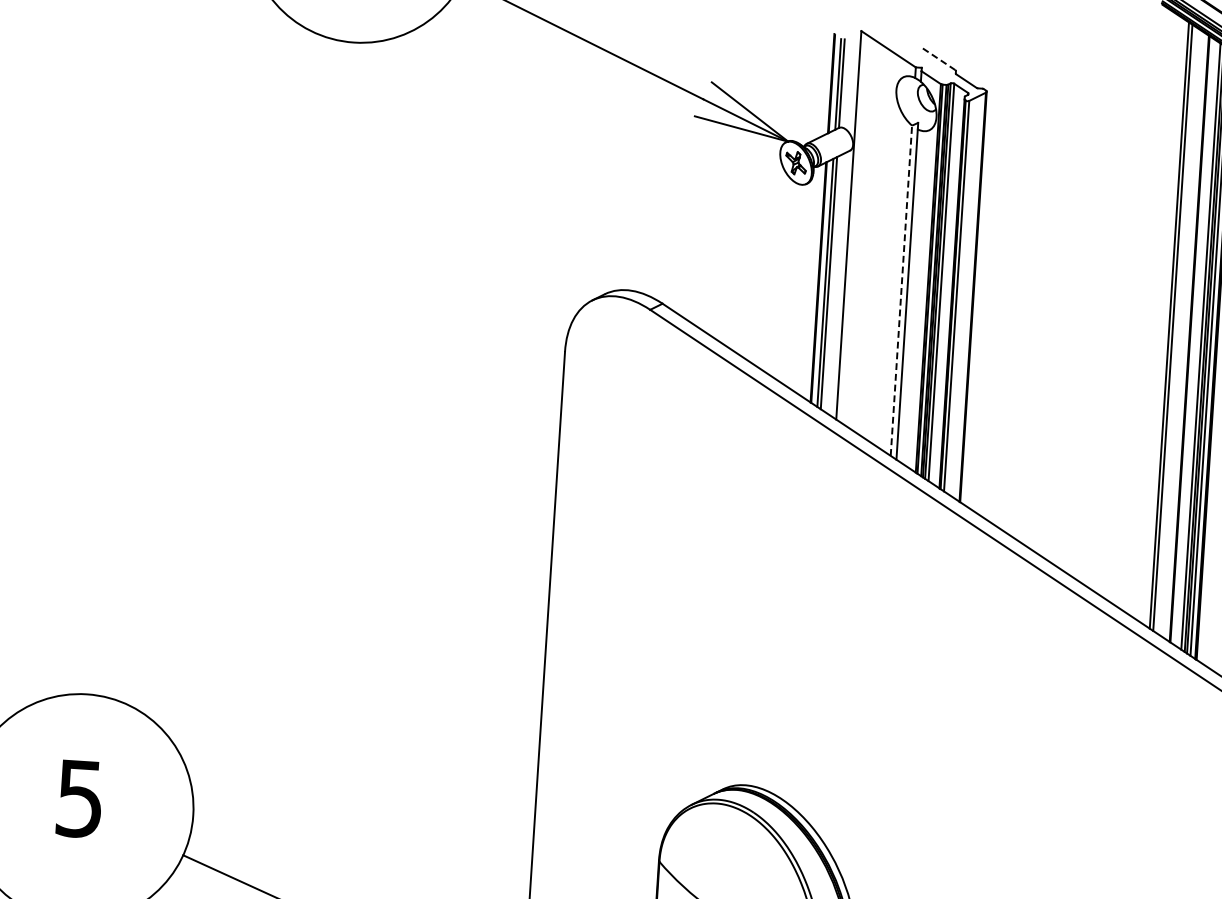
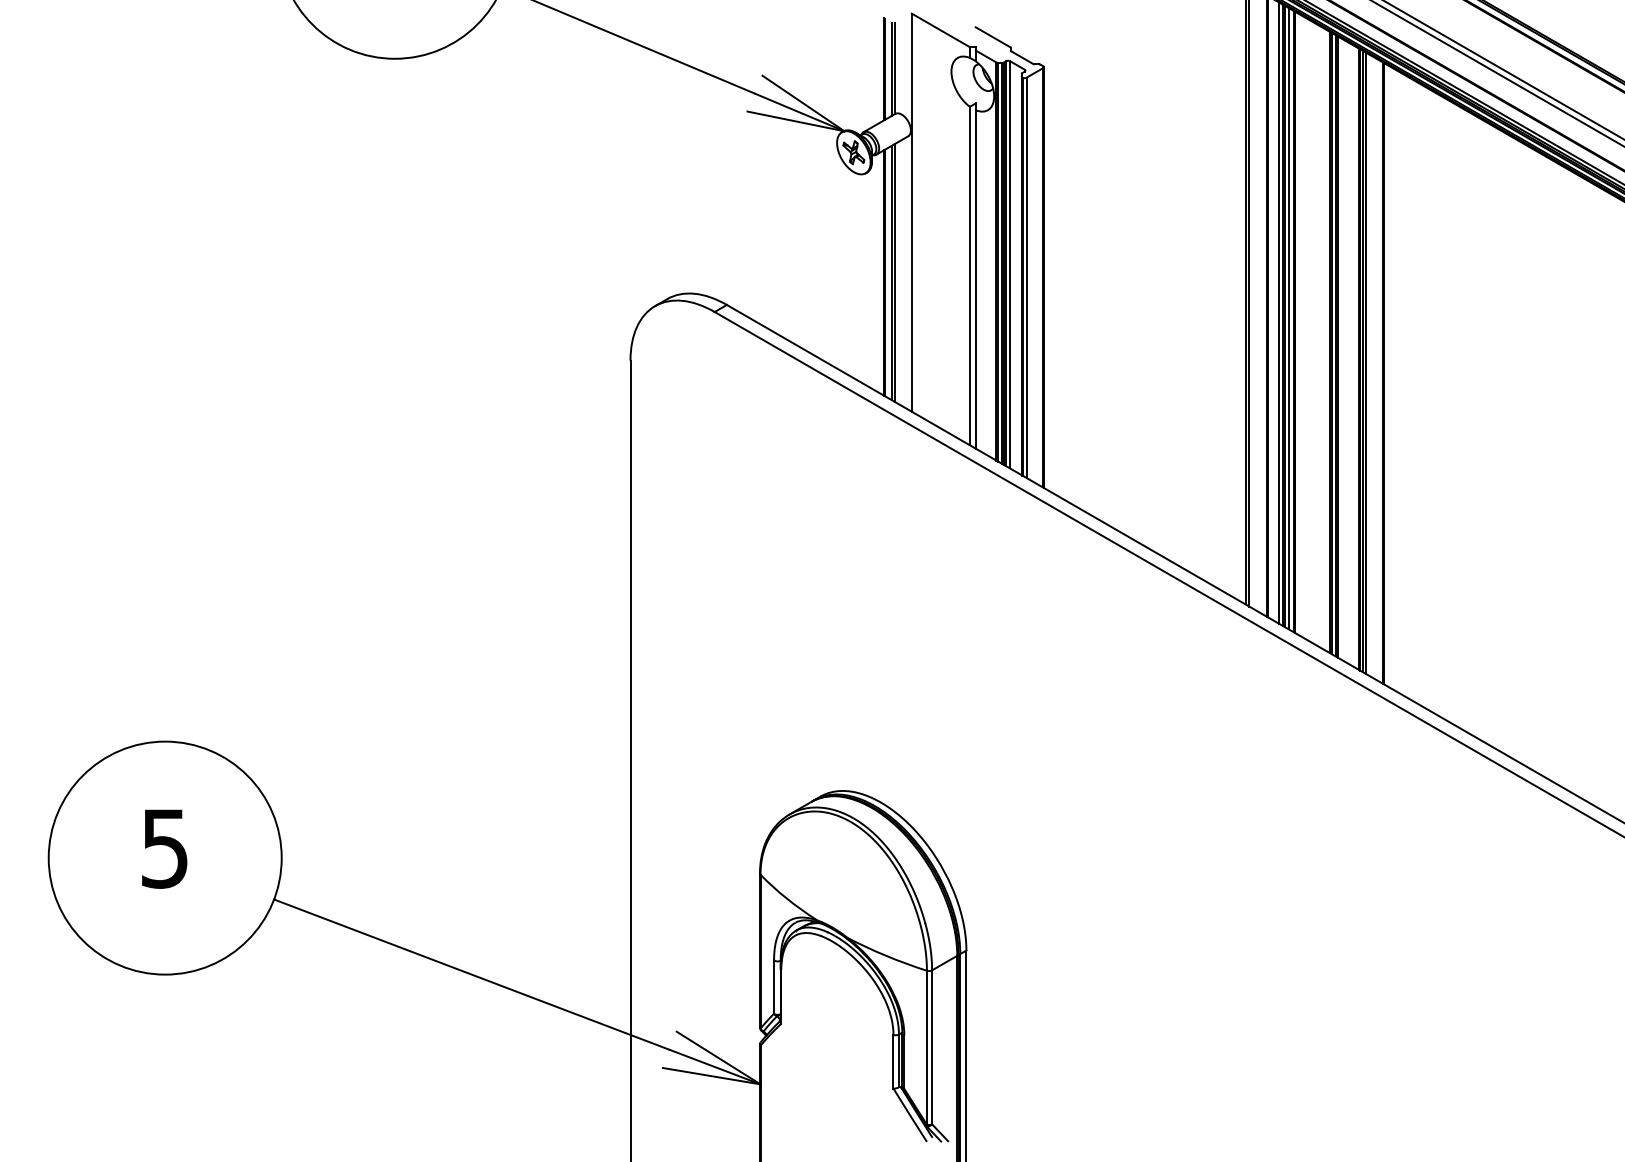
line: (938, 59) -> (992, 37), dashed -> solid
line: (901, 290) -> (969, 275), dashed -> solid

